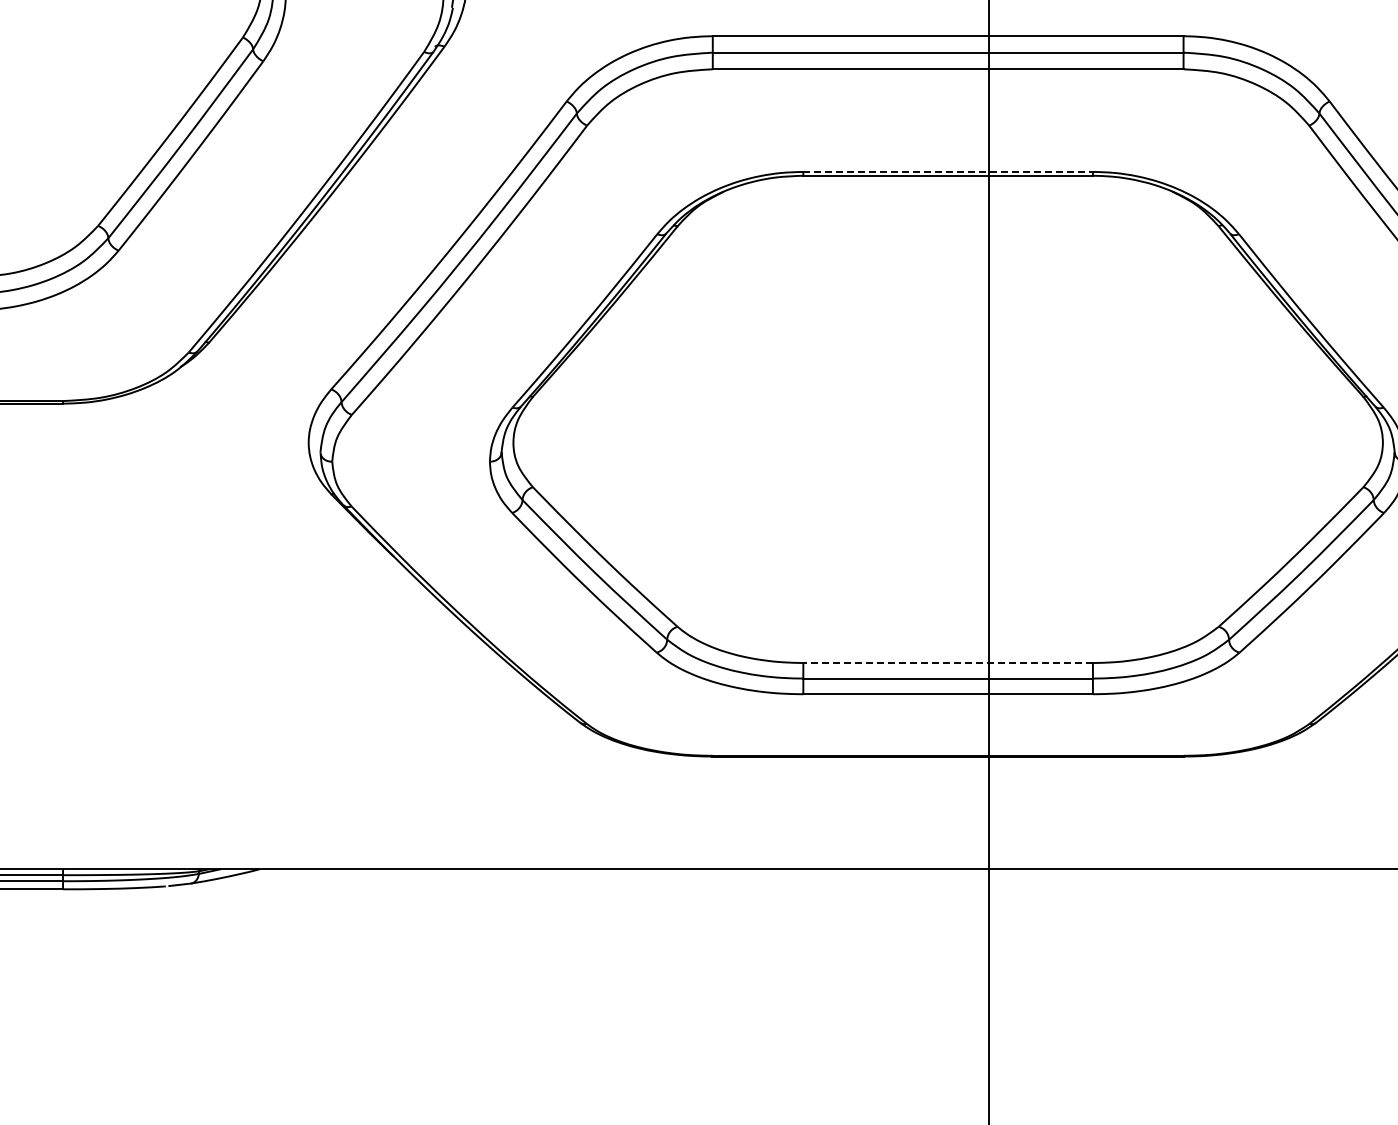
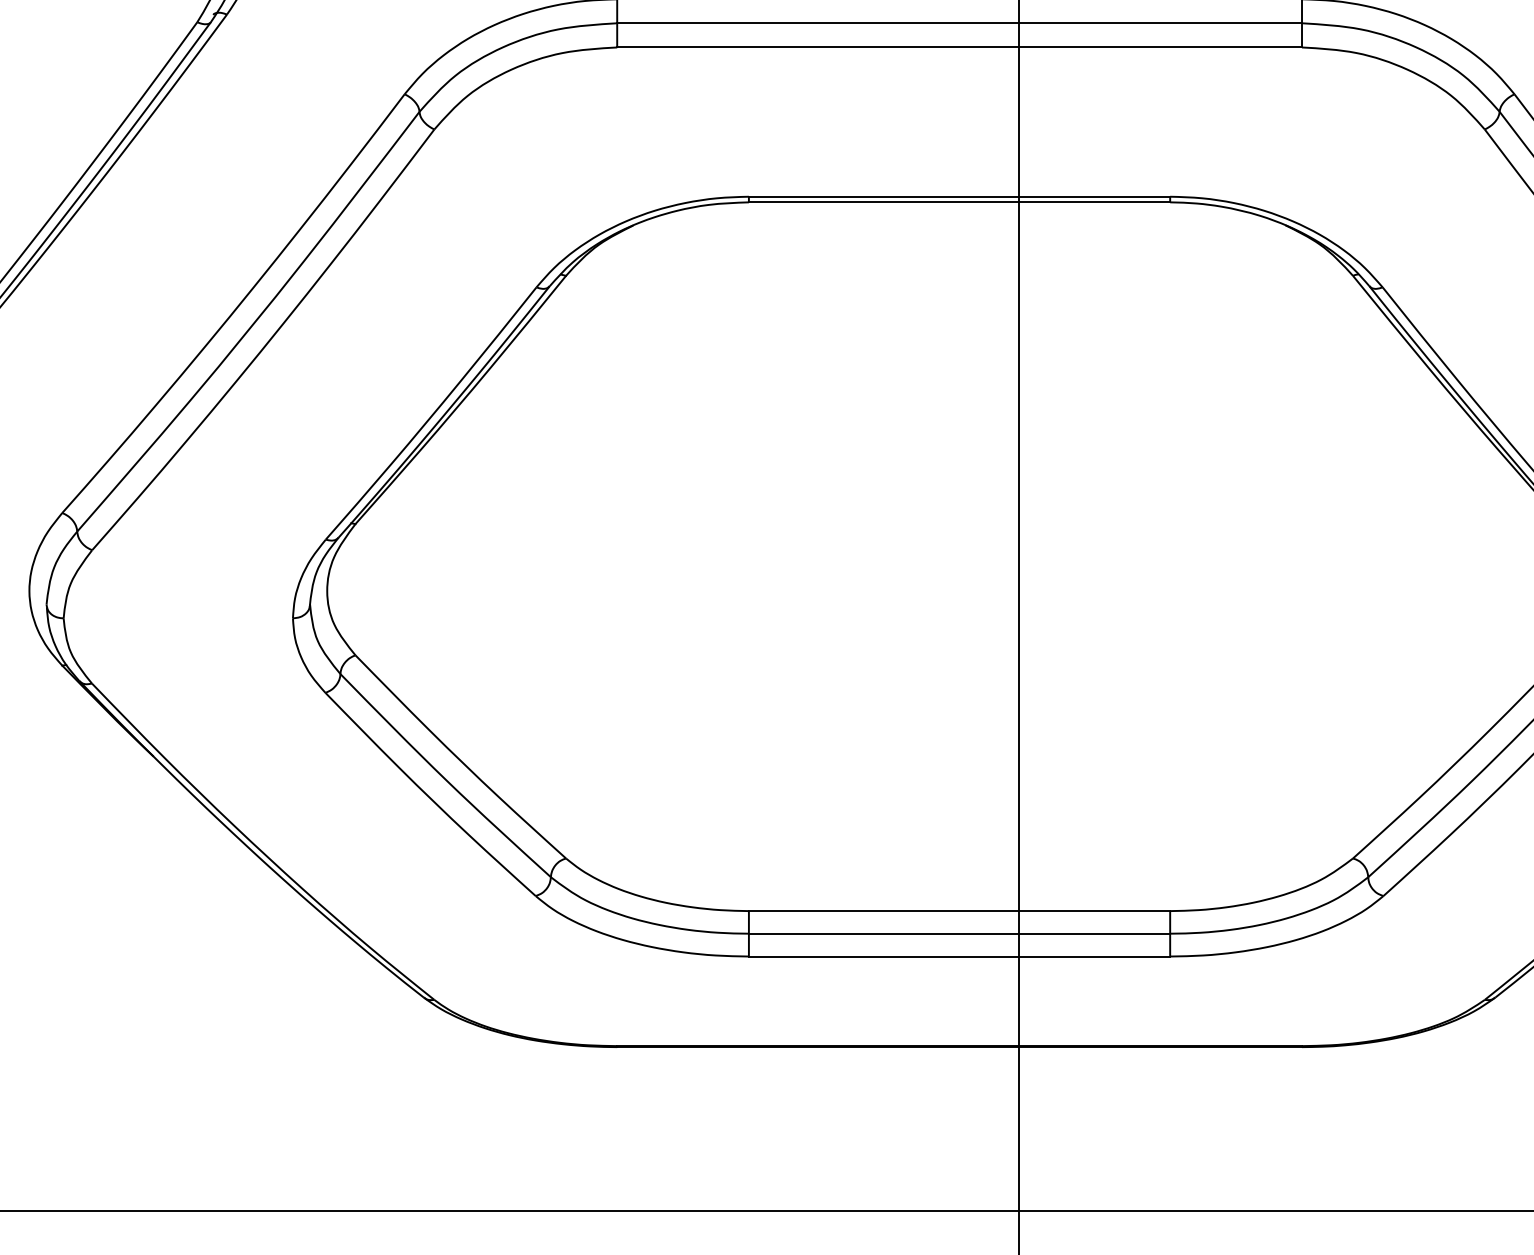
line: (948, 171) -> (960, 196), dashed -> solid
line: (948, 663) -> (960, 911), dashed -> solid

